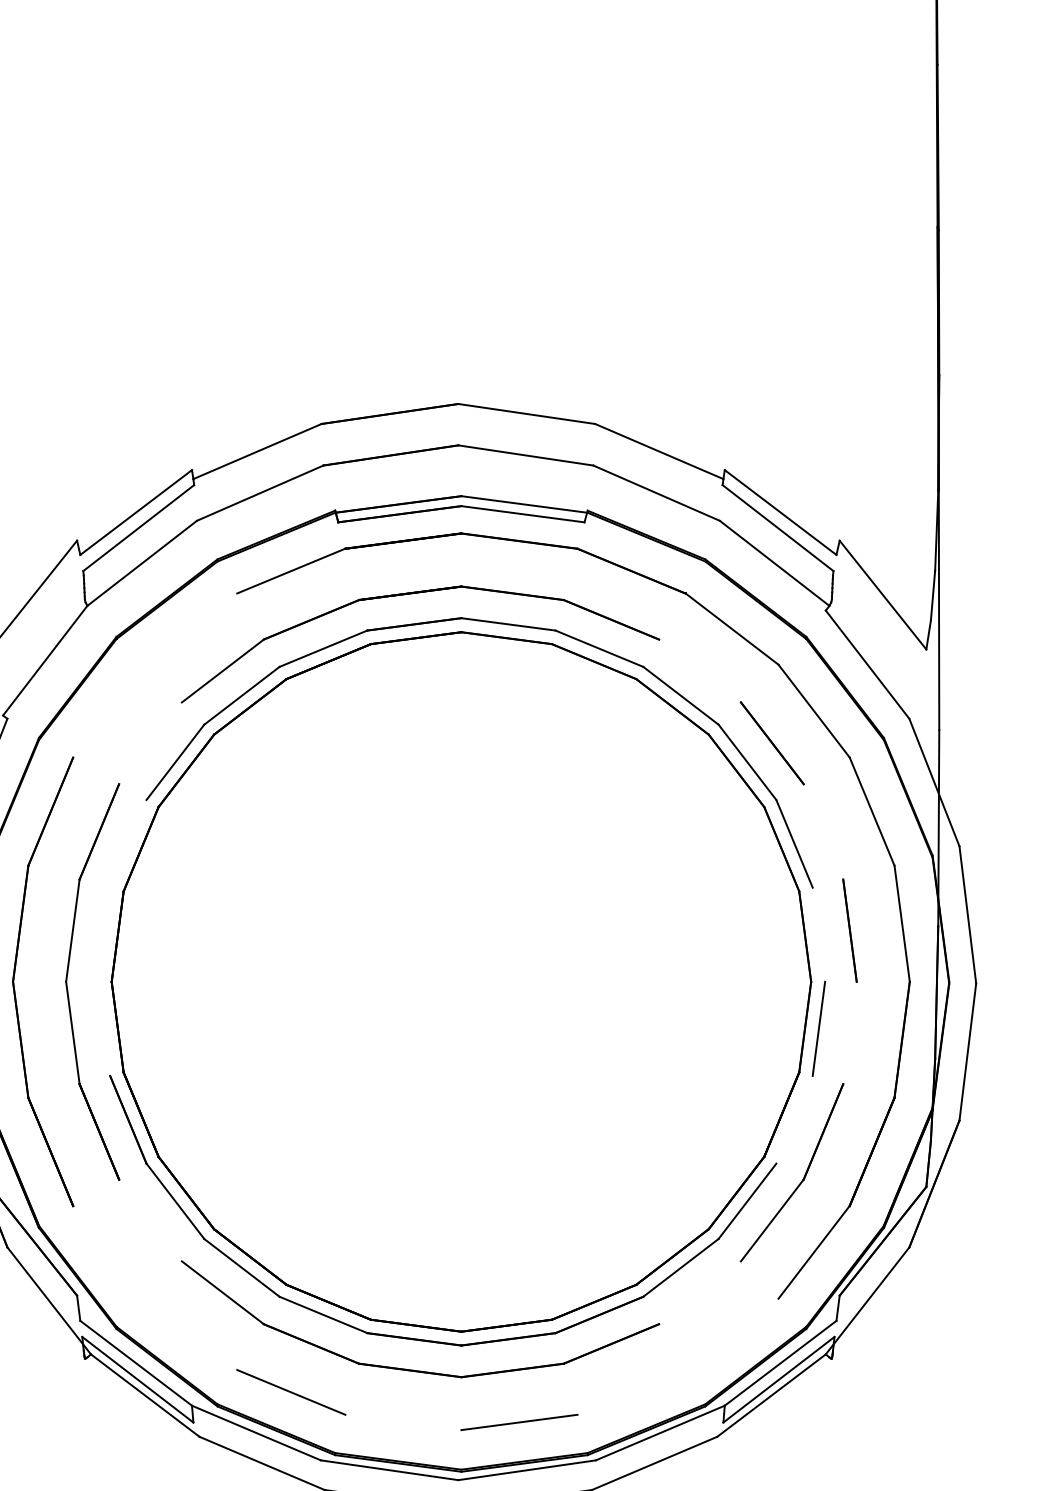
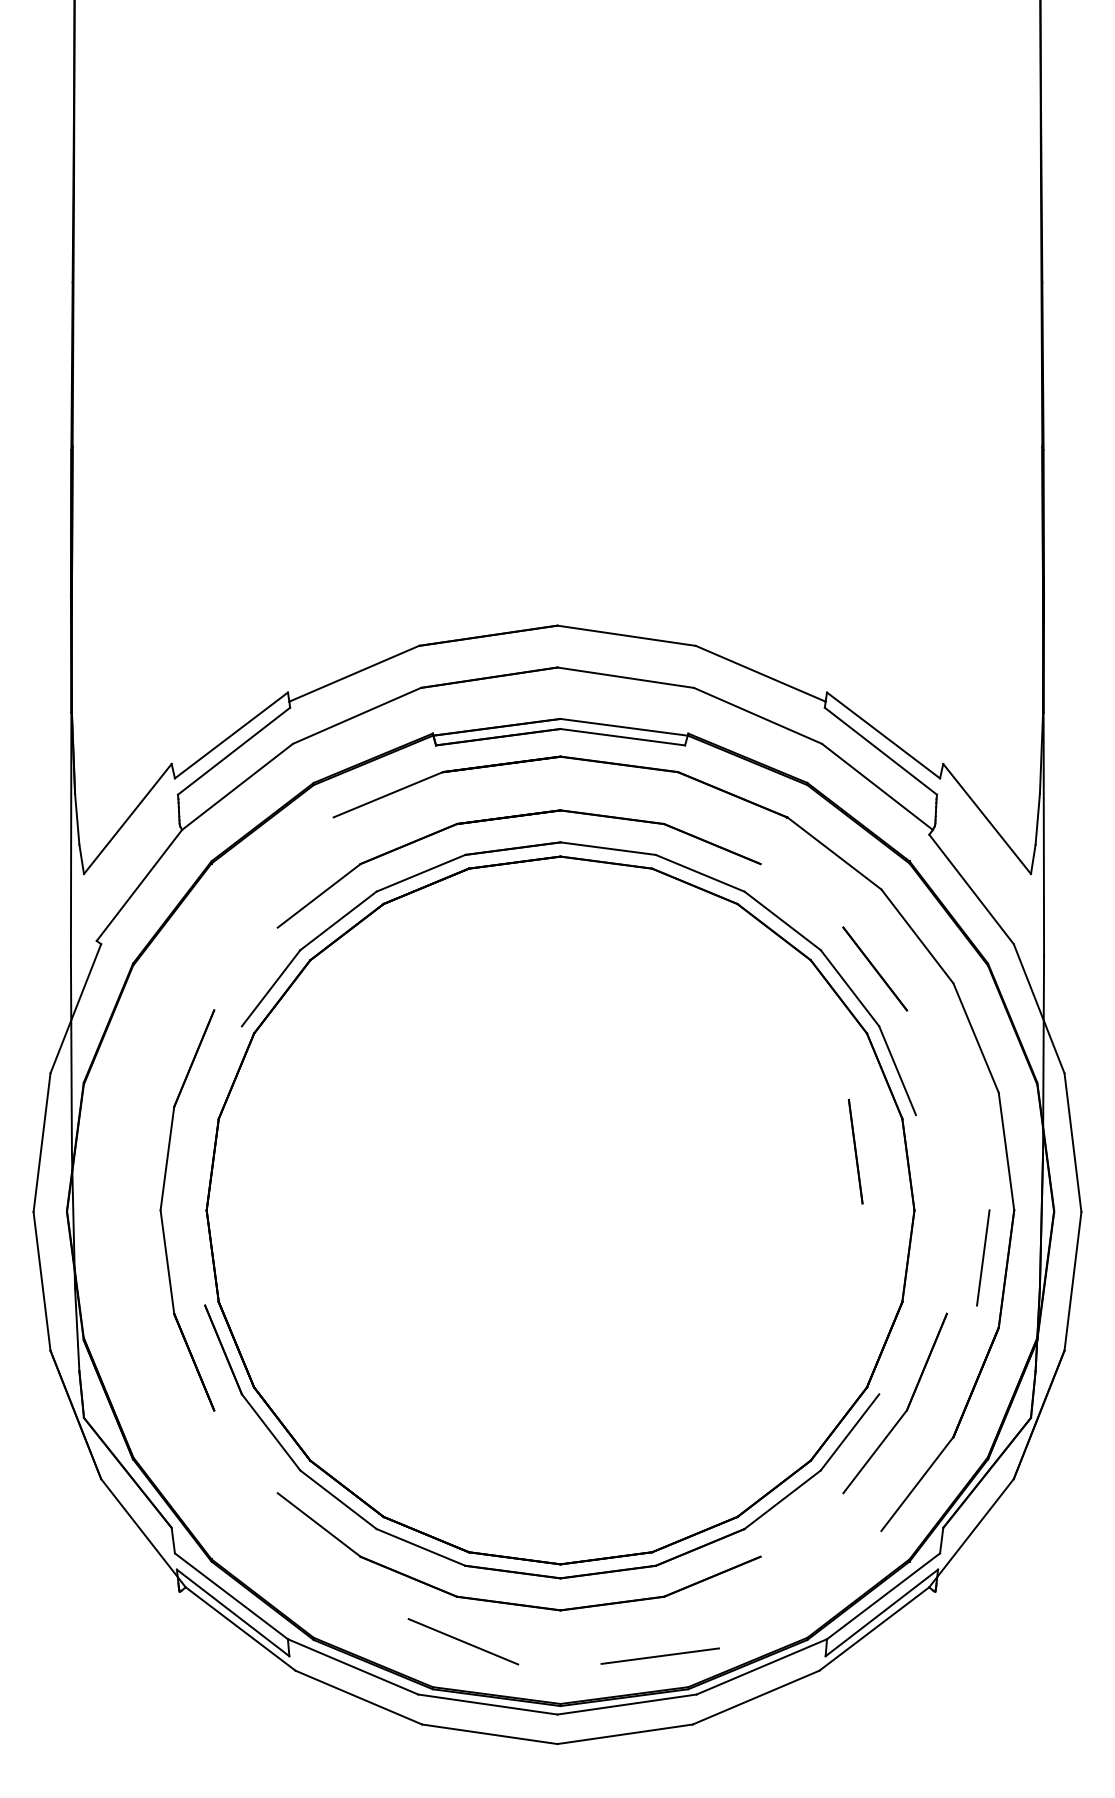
line: (849, 930) -> (855, 1151), moved
part: (14, 980) -> (108, 1208), removed
line: (819, 1028) -> (983, 1257), moved
line: (291, 1392) -> (463, 1641), moved
line: (518, 1421) -> (659, 1655), moved

